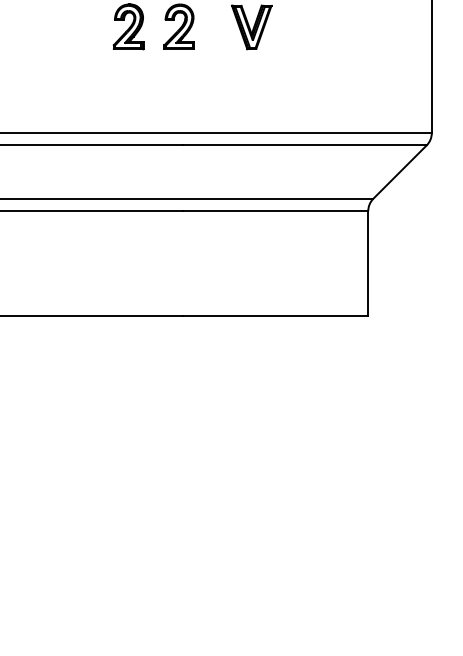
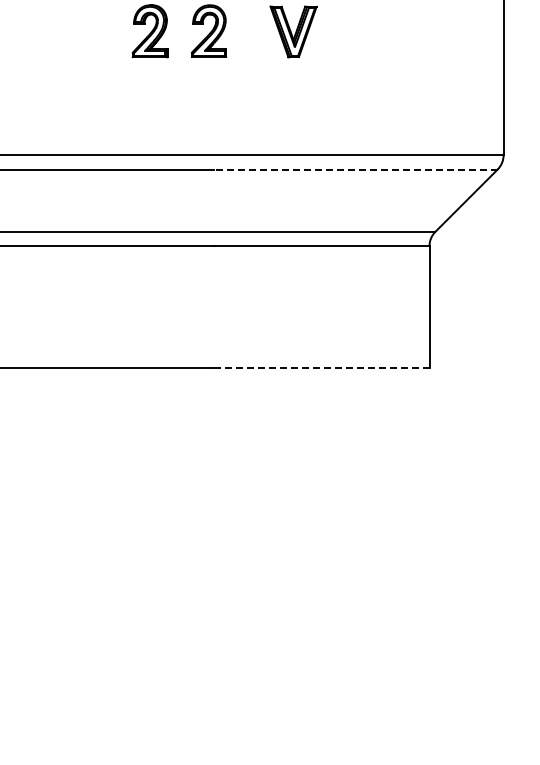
line: (304, 145) -> (355, 169), solid -> dashed
line: (275, 315) -> (321, 368), solid -> dashed

